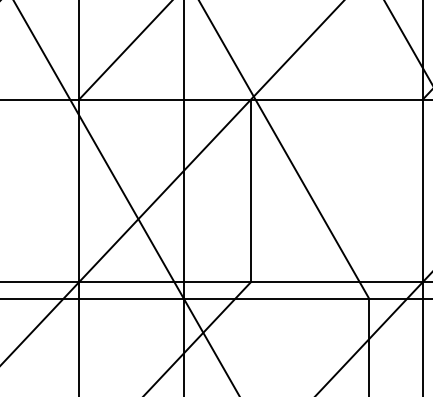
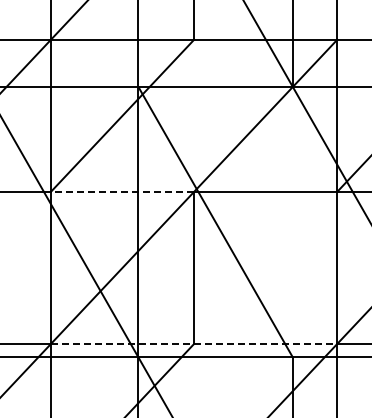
line: (164, 99) -> (122, 191), solid -> dashed
line: (251, 281) -> (194, 343), solid -> dashed

